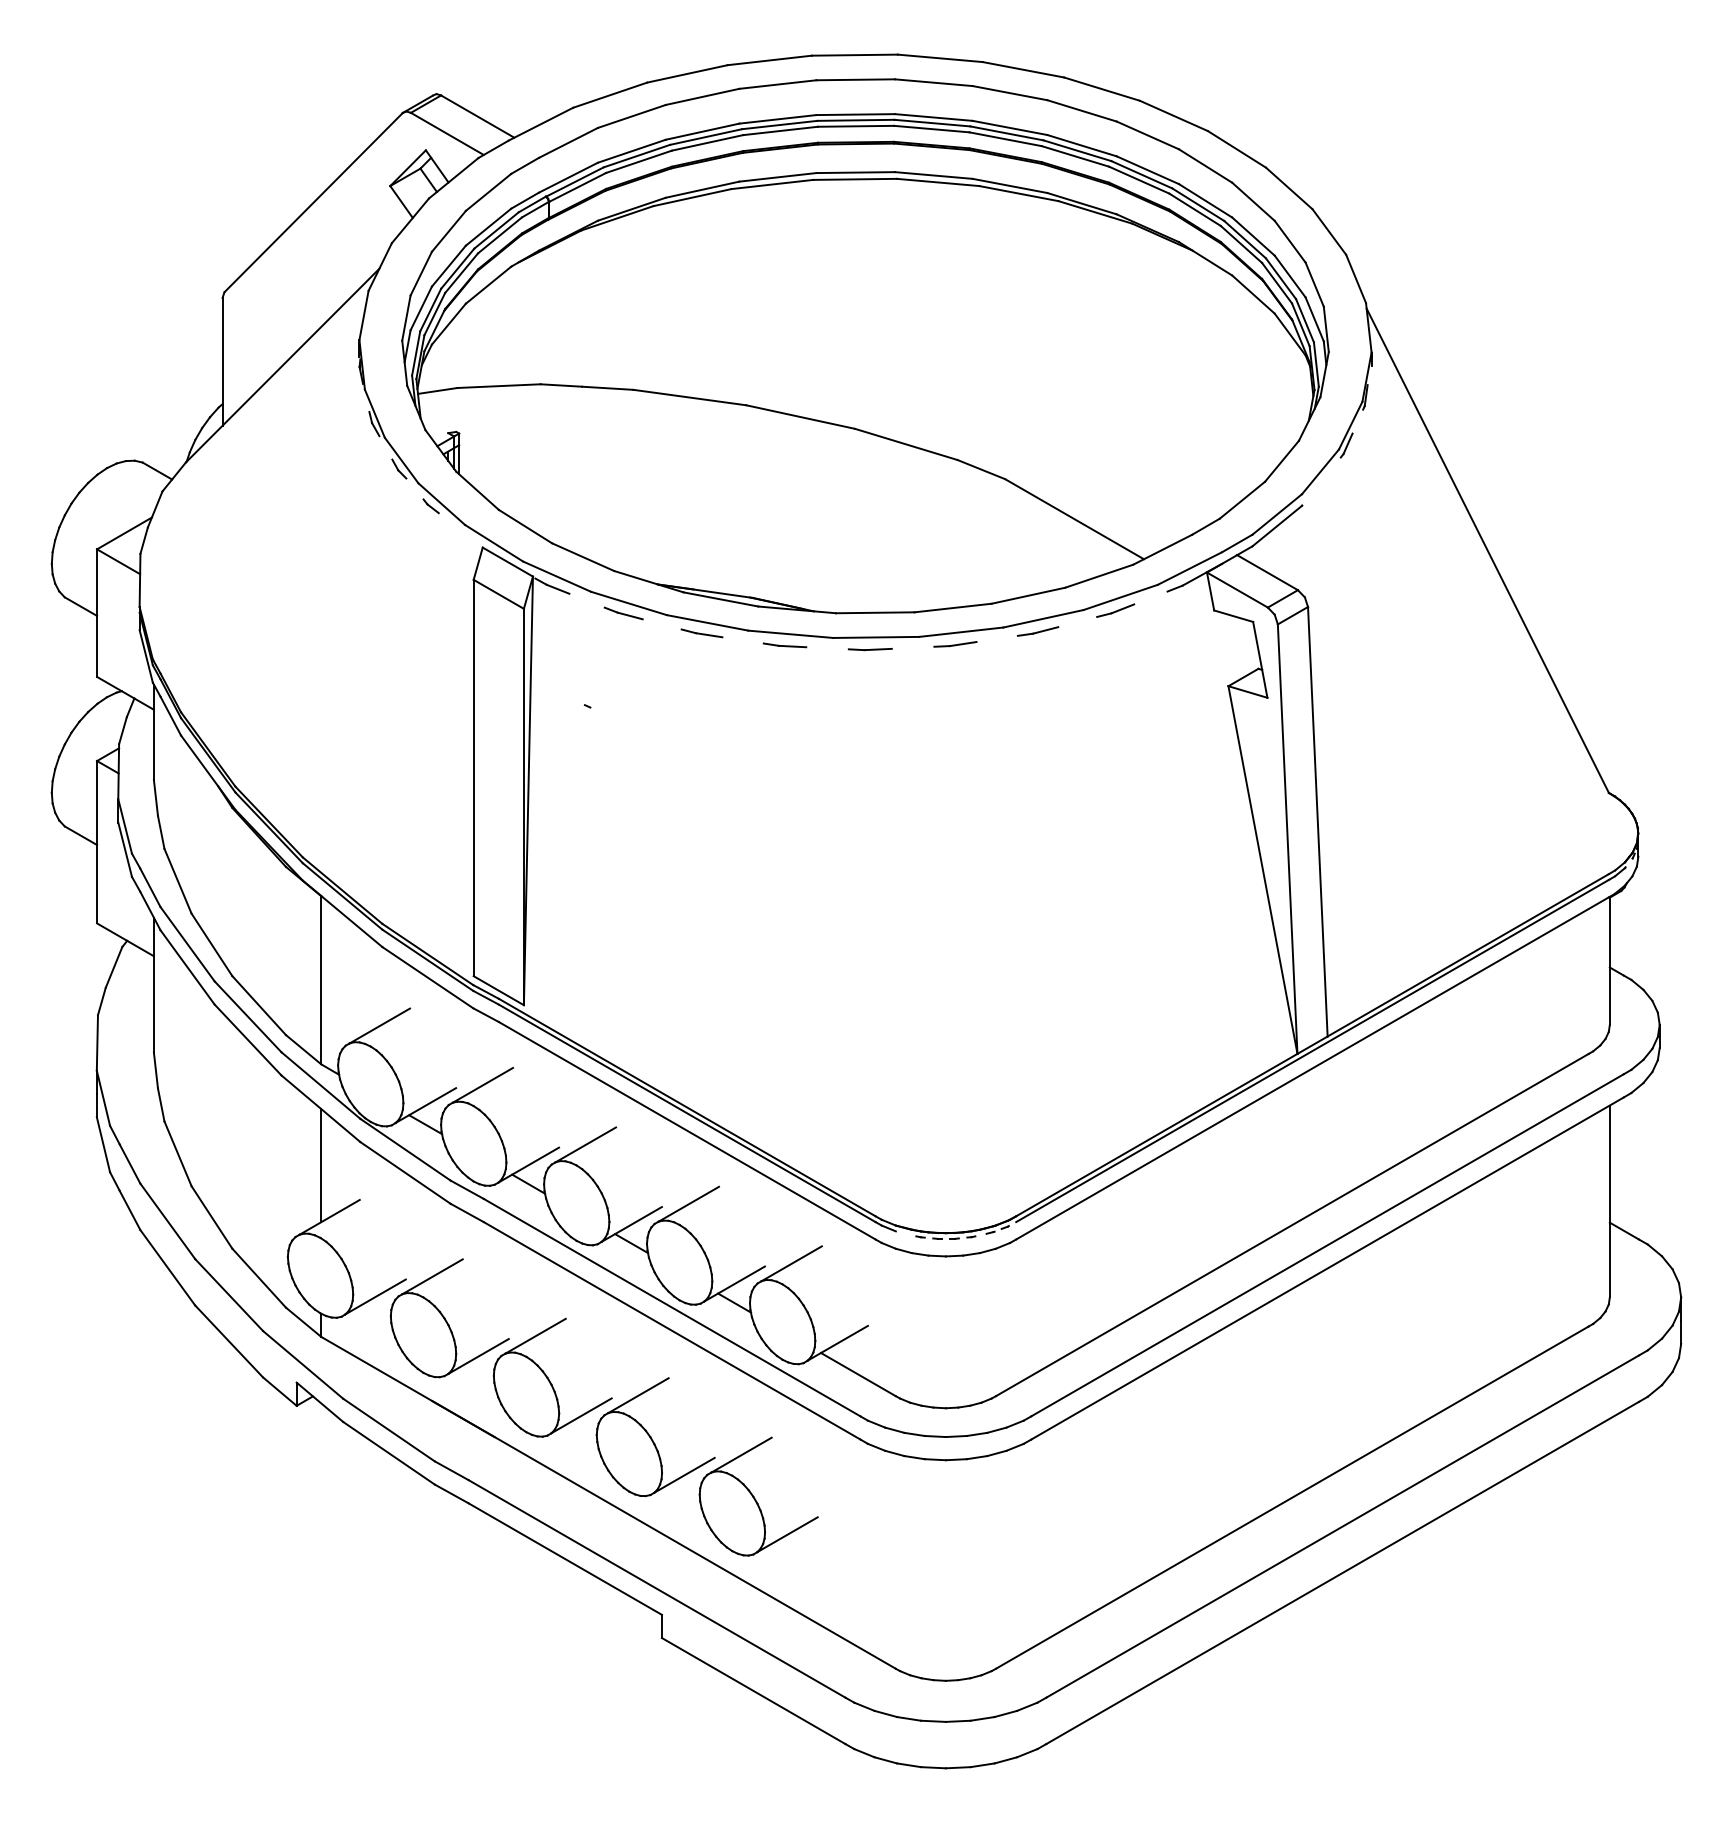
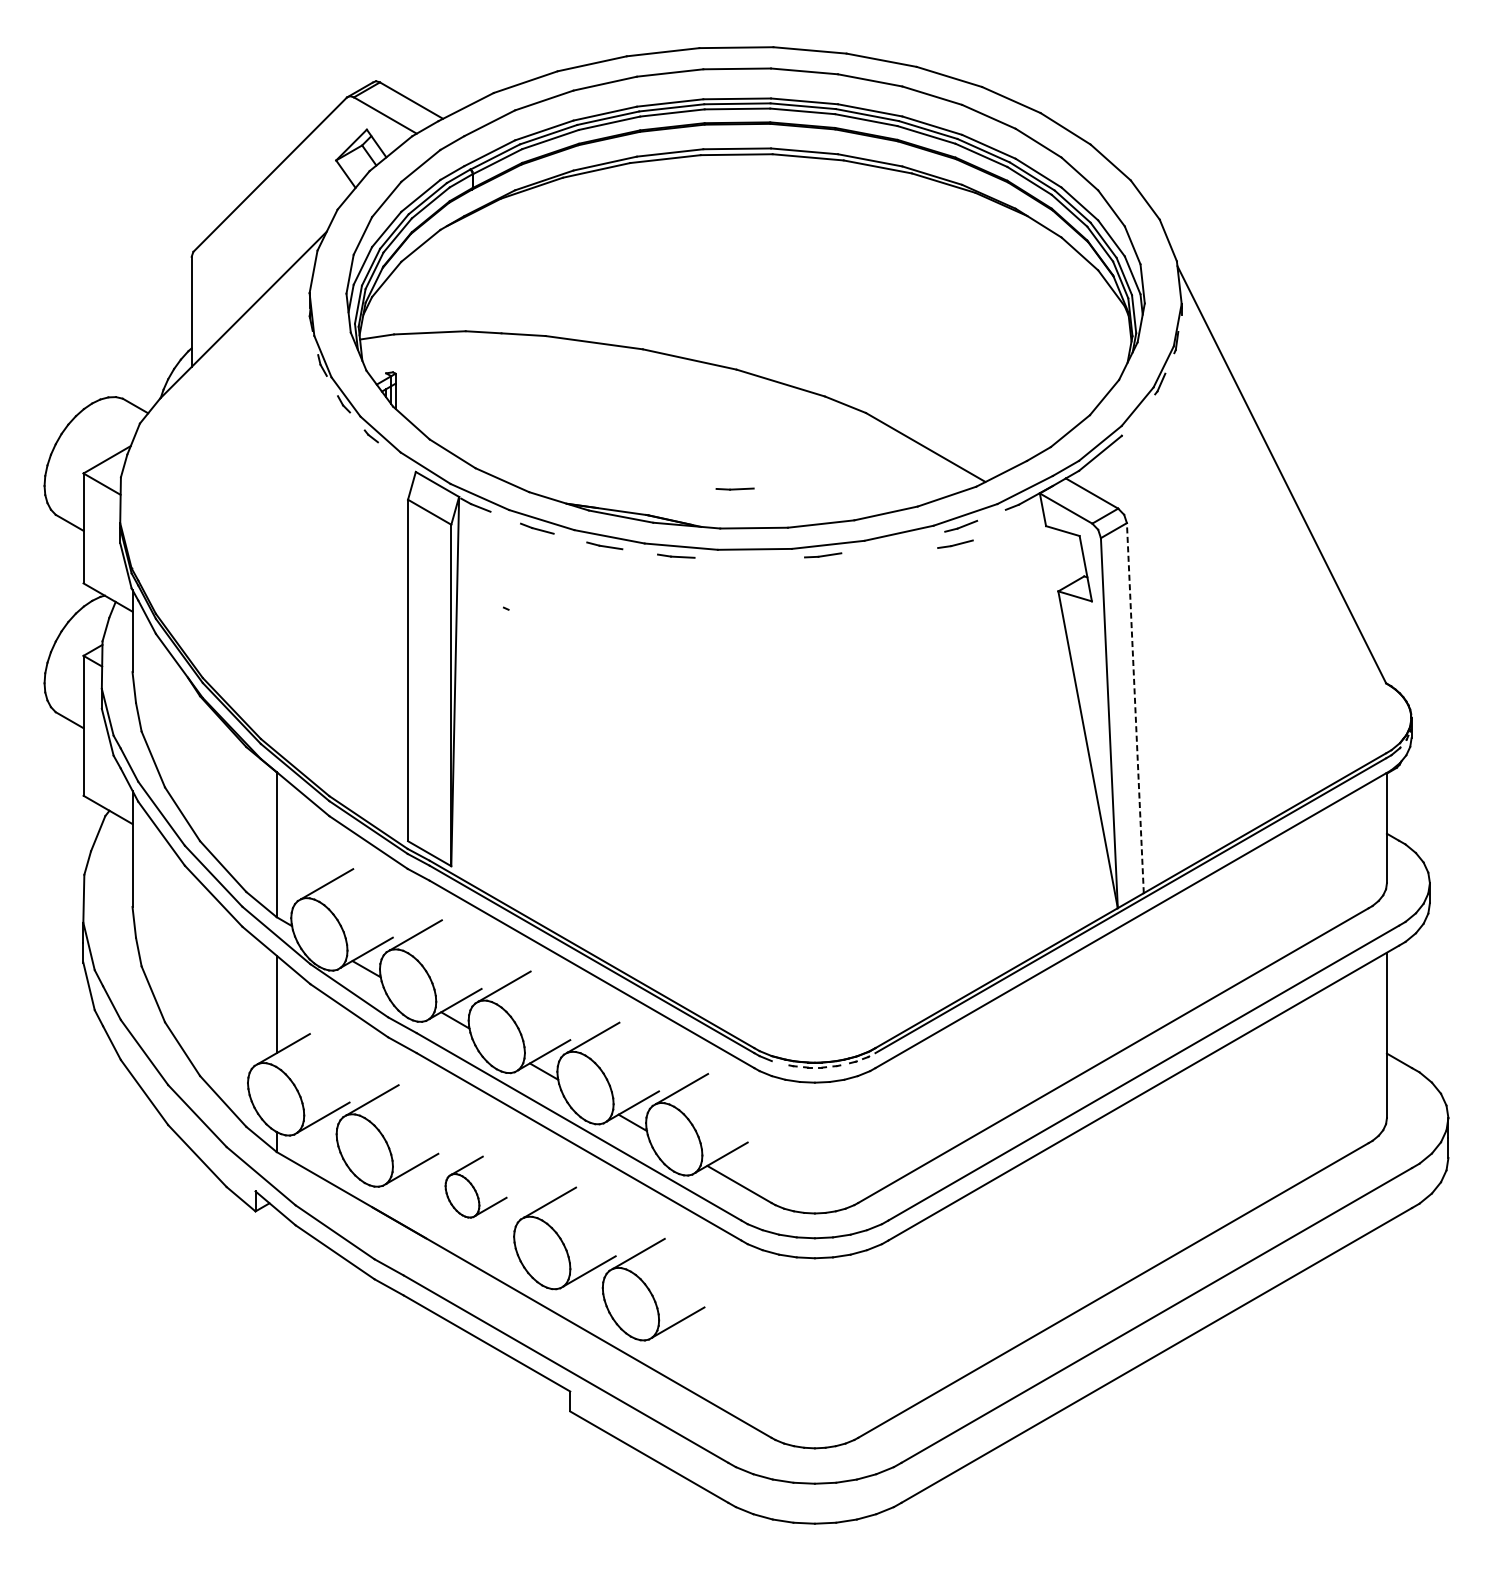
part: (1038, 631) -> (955, 544), moved
line: (869, 649) -> (734, 489), moved
line: (1317, 821) -> (1135, 707), solid -> dashed
part: (552, 1377) -> (475, 1187), size x0.6

